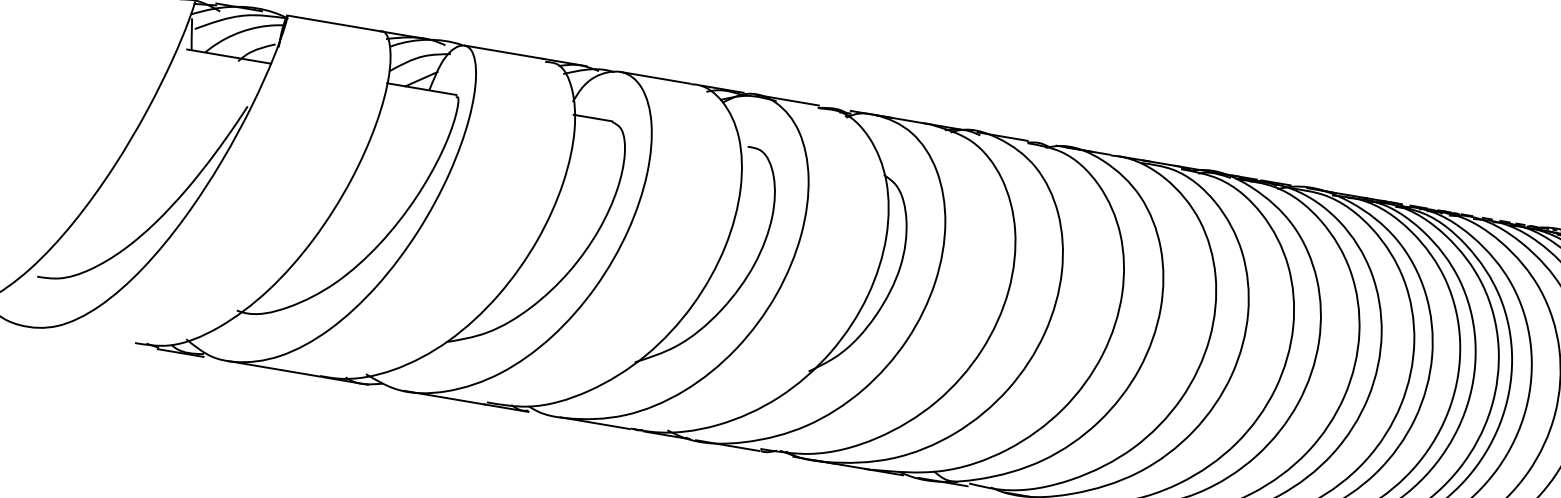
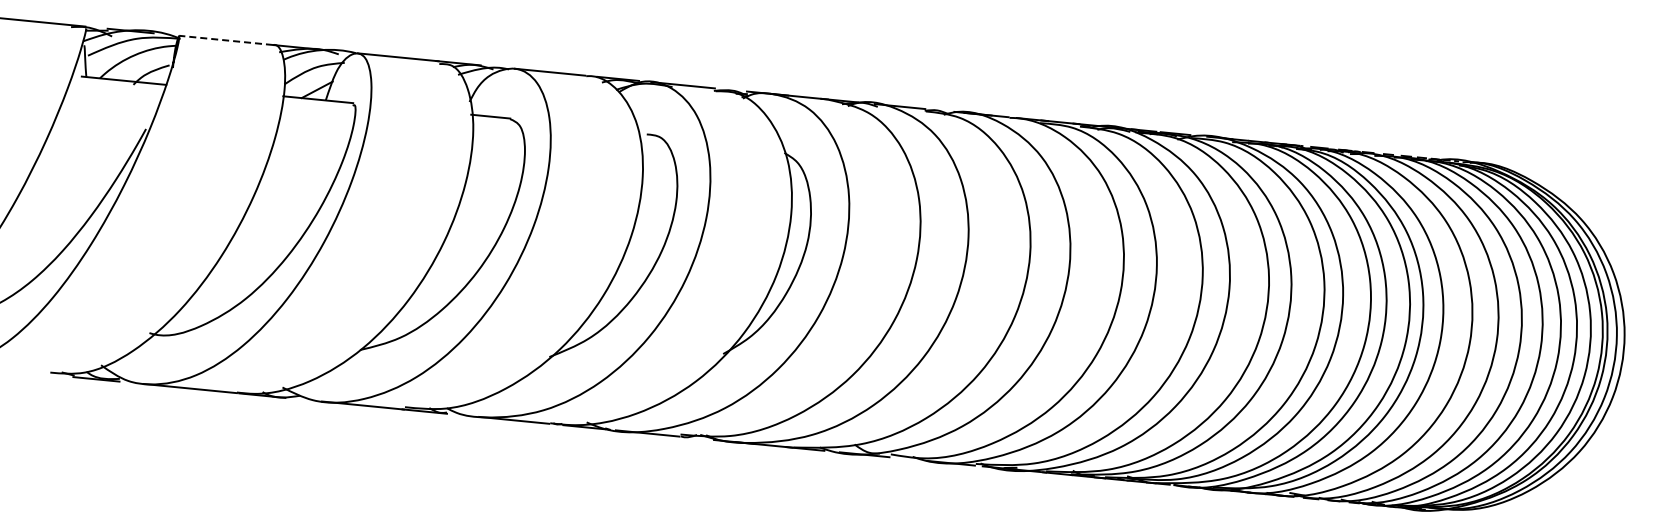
line: (333, 23) -> (225, 40), solid -> dashed

